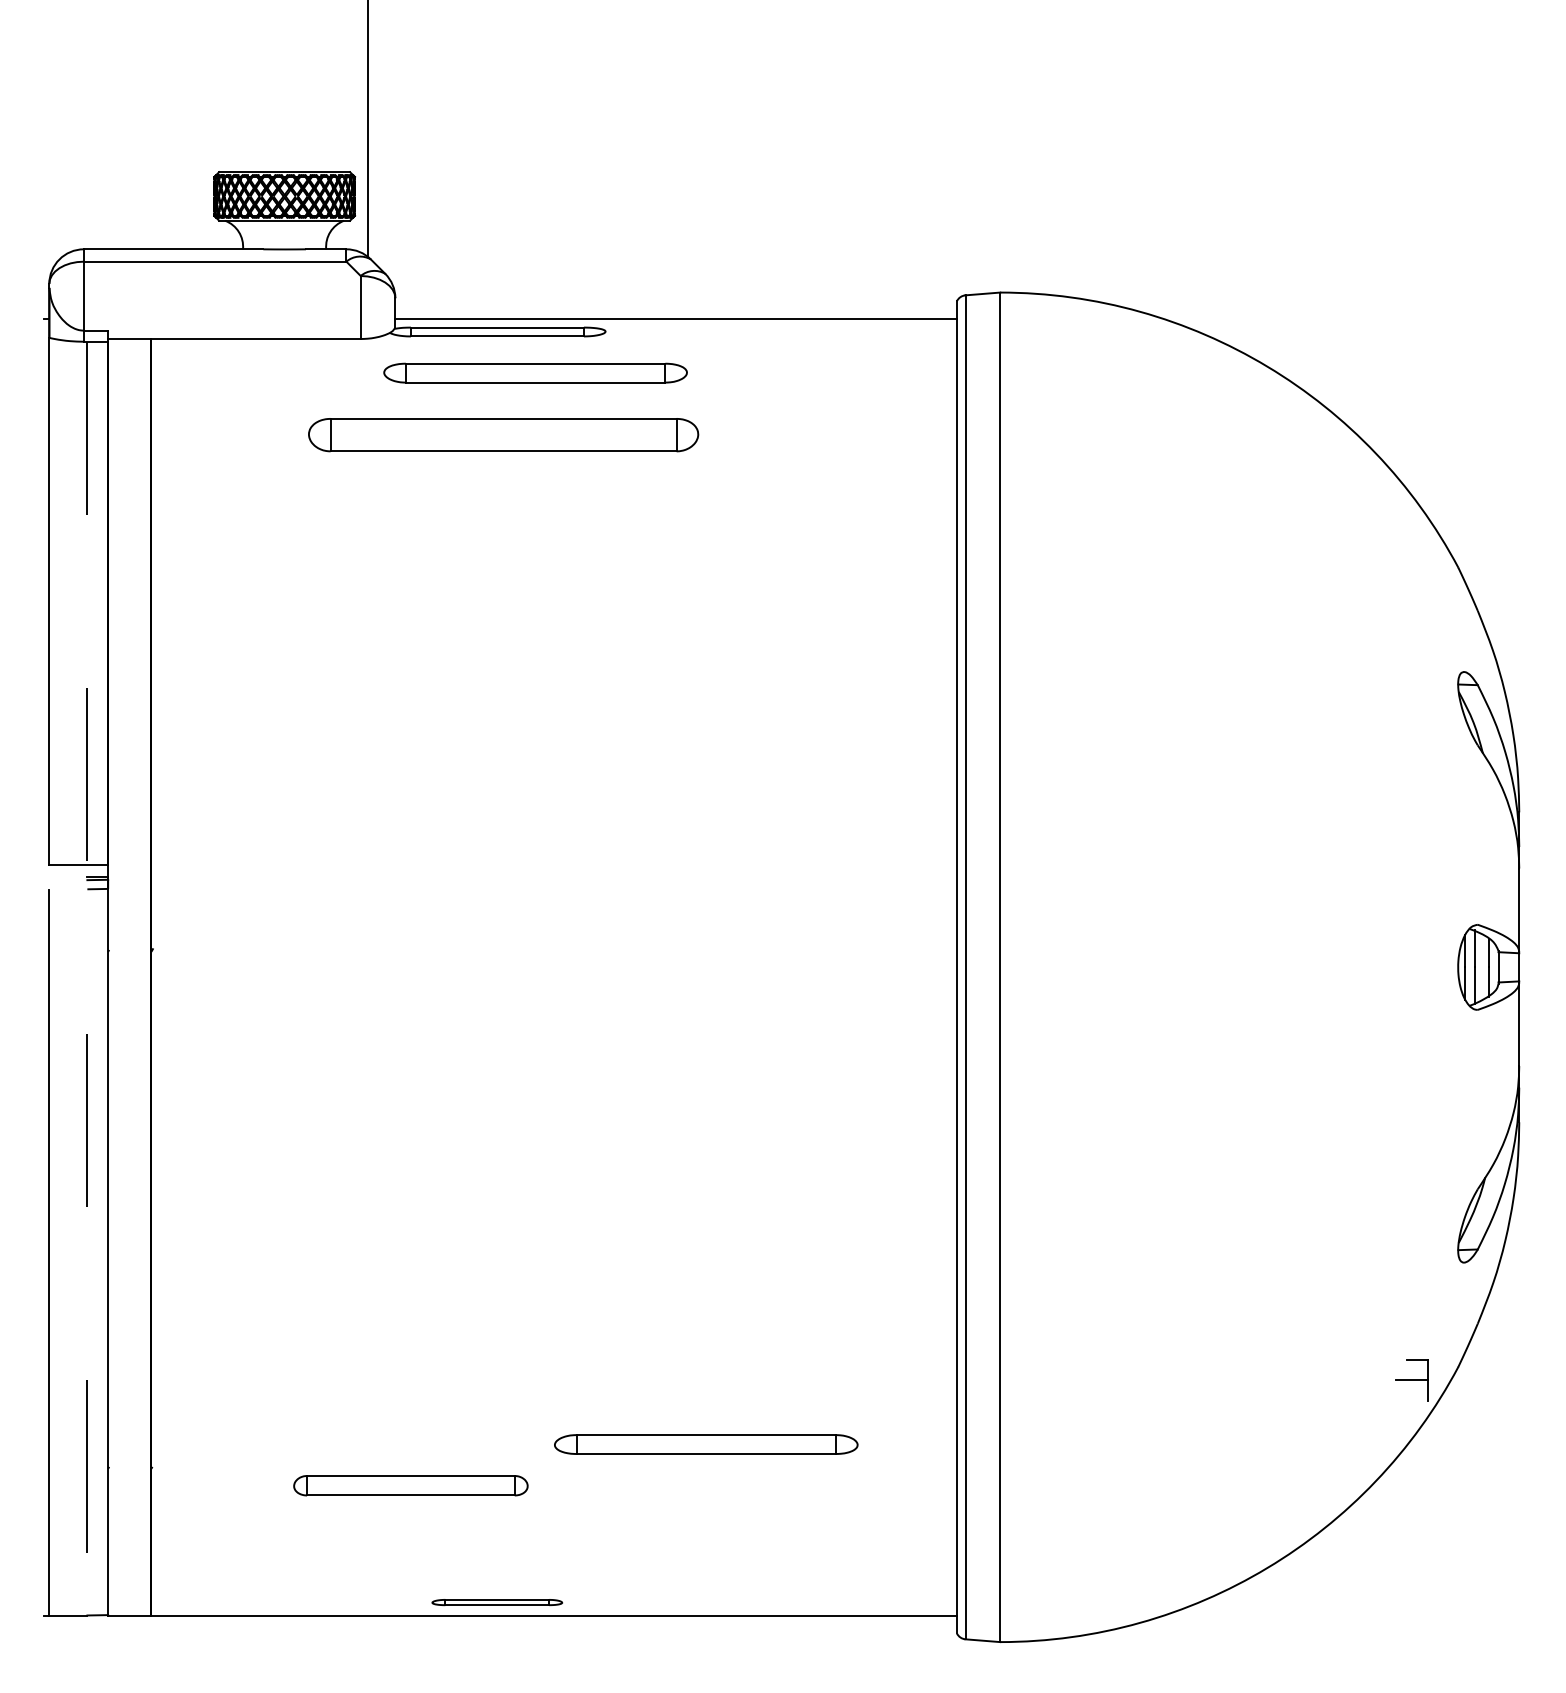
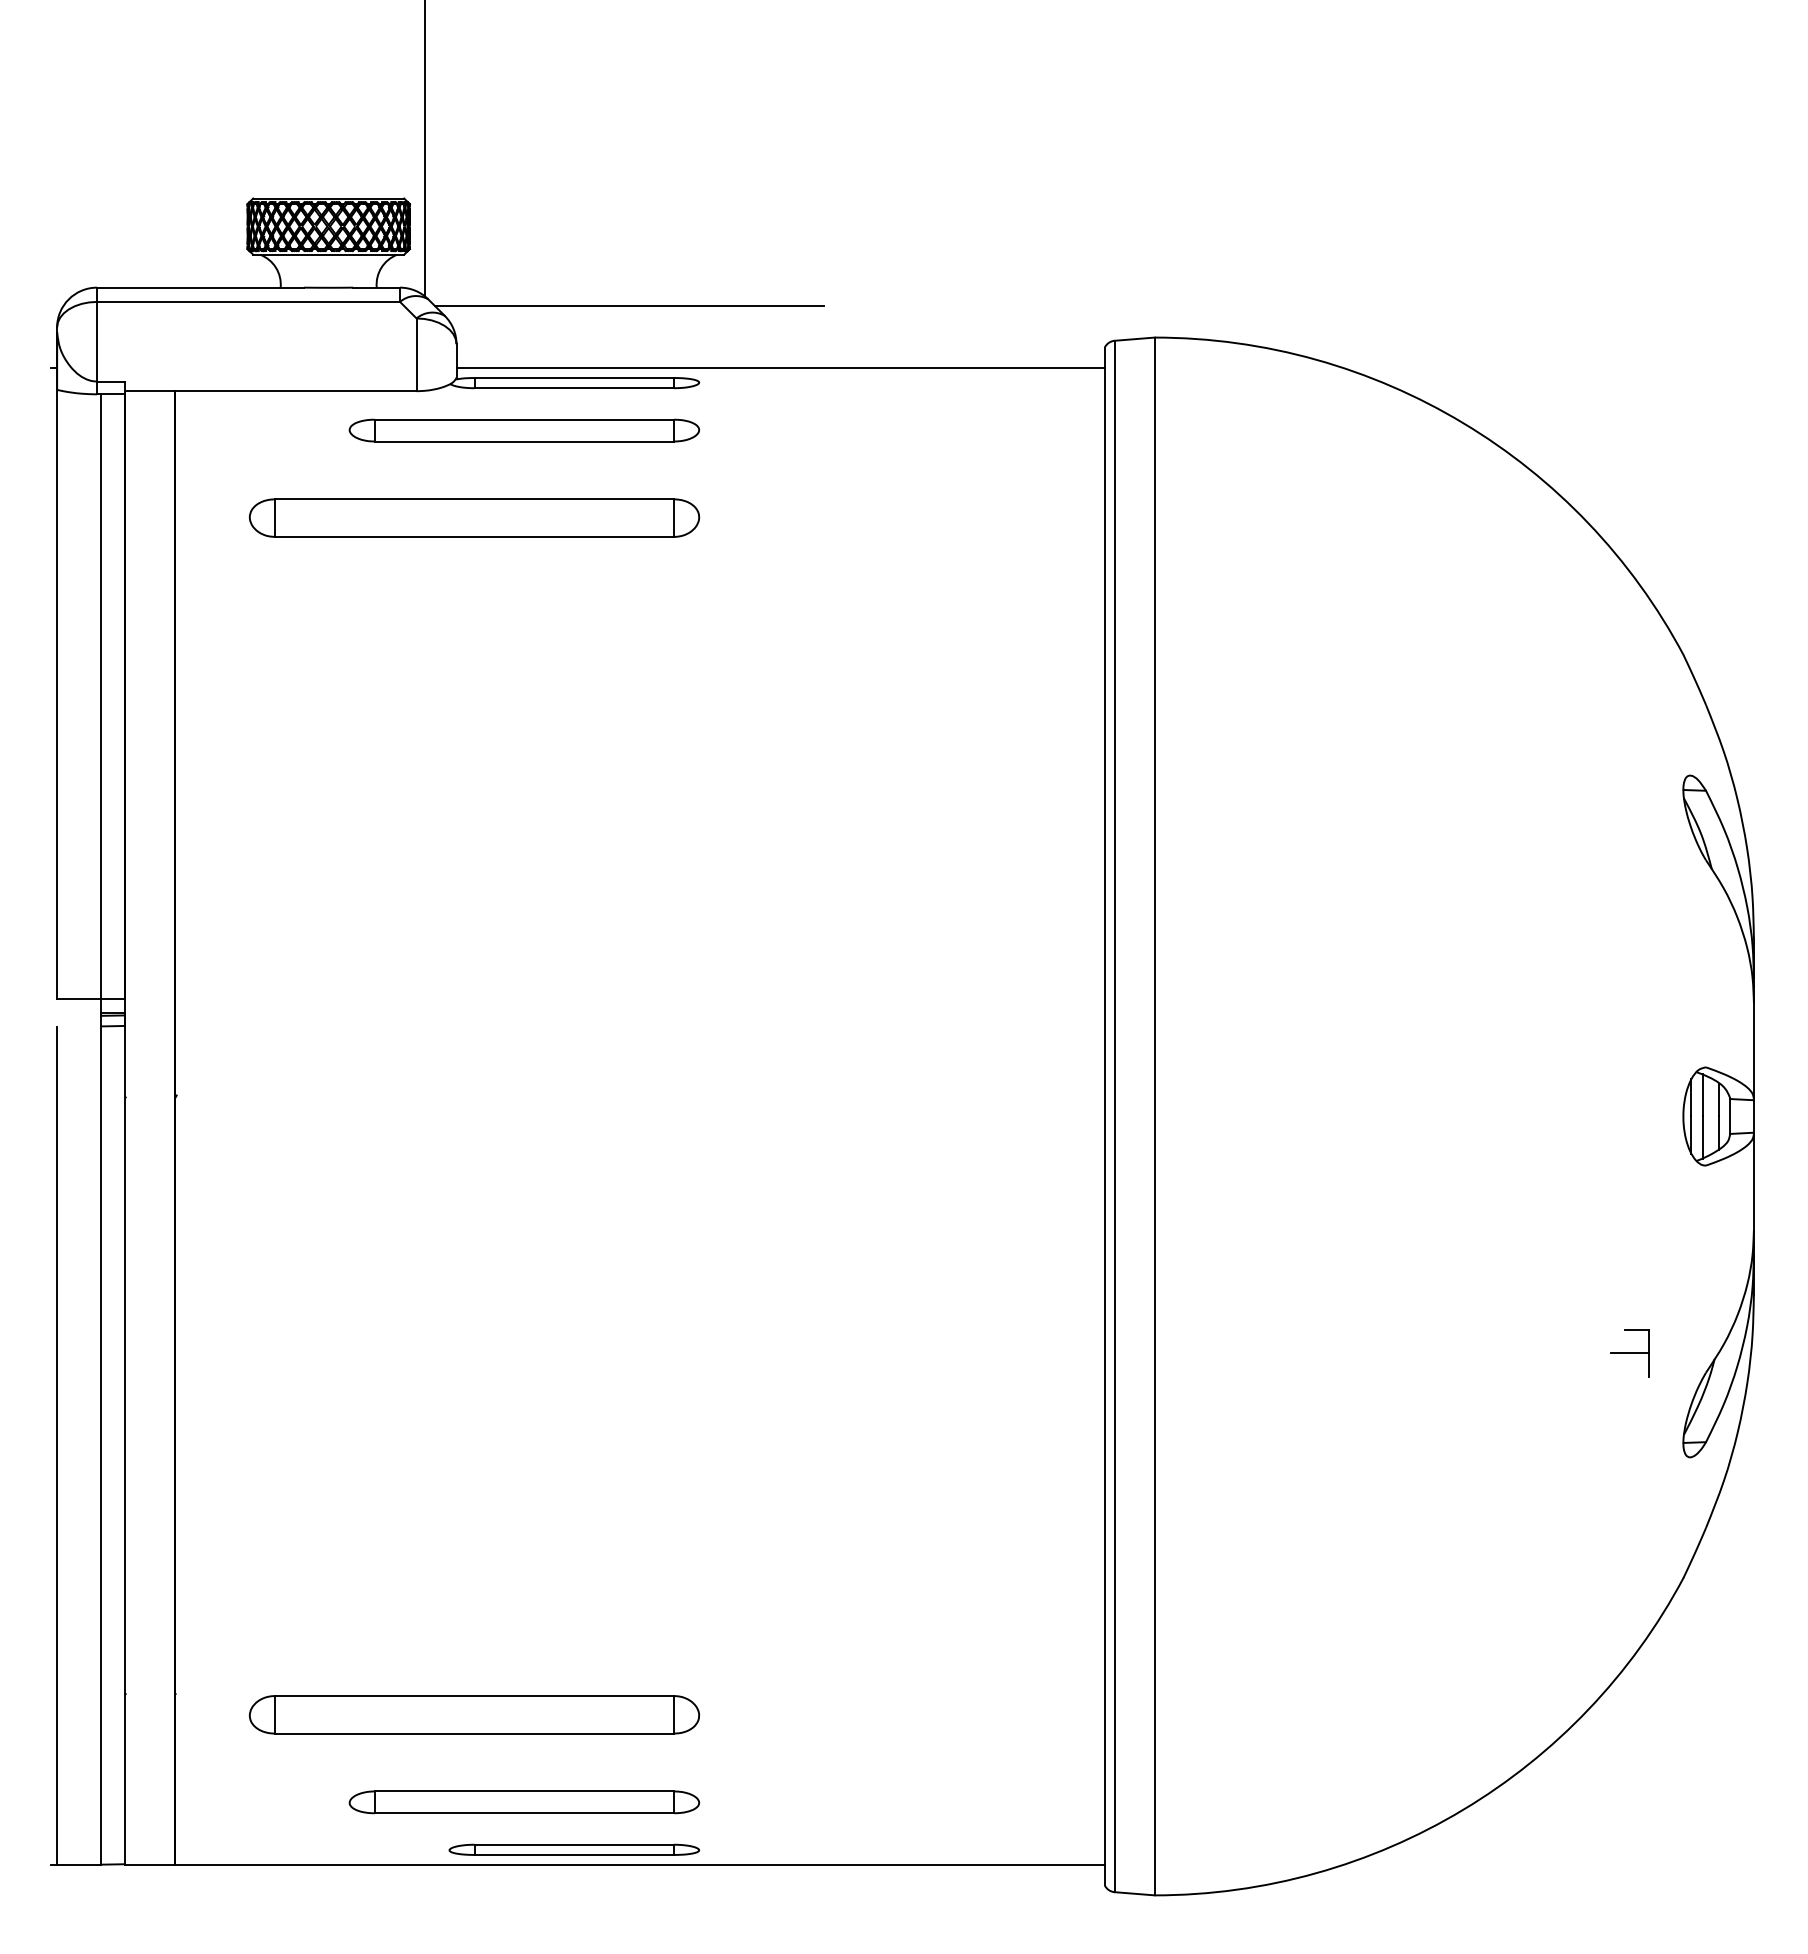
line: (545, 265) -> (629, 306), added
part: (535, 373) -> (524, 430), moved
part: (503, 434) -> (474, 517), moved
line: (87, 978) -> (101, 1129), dashed -> solid
part: (1411, 1380) -> (1629, 1353), moved
part: (706, 1444) -> (524, 1802), moved
part: (410, 1485) -> (474, 1714), size x1.67
part: (496, 1602) -> (573, 1849), size x1.67

